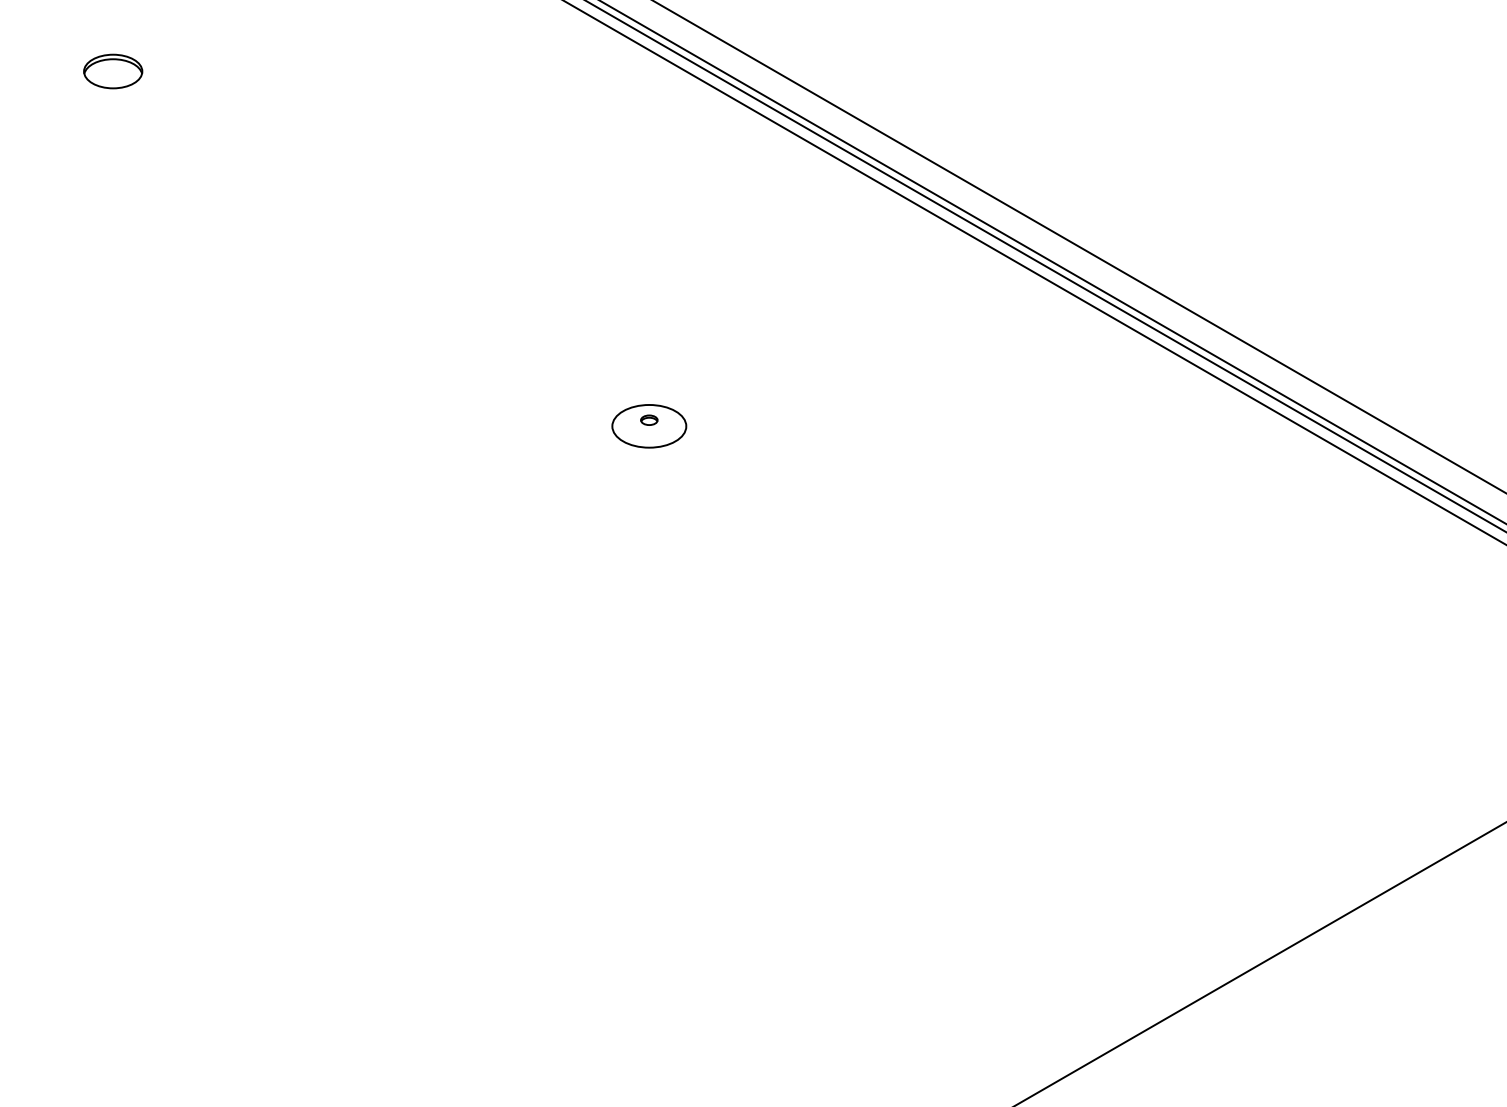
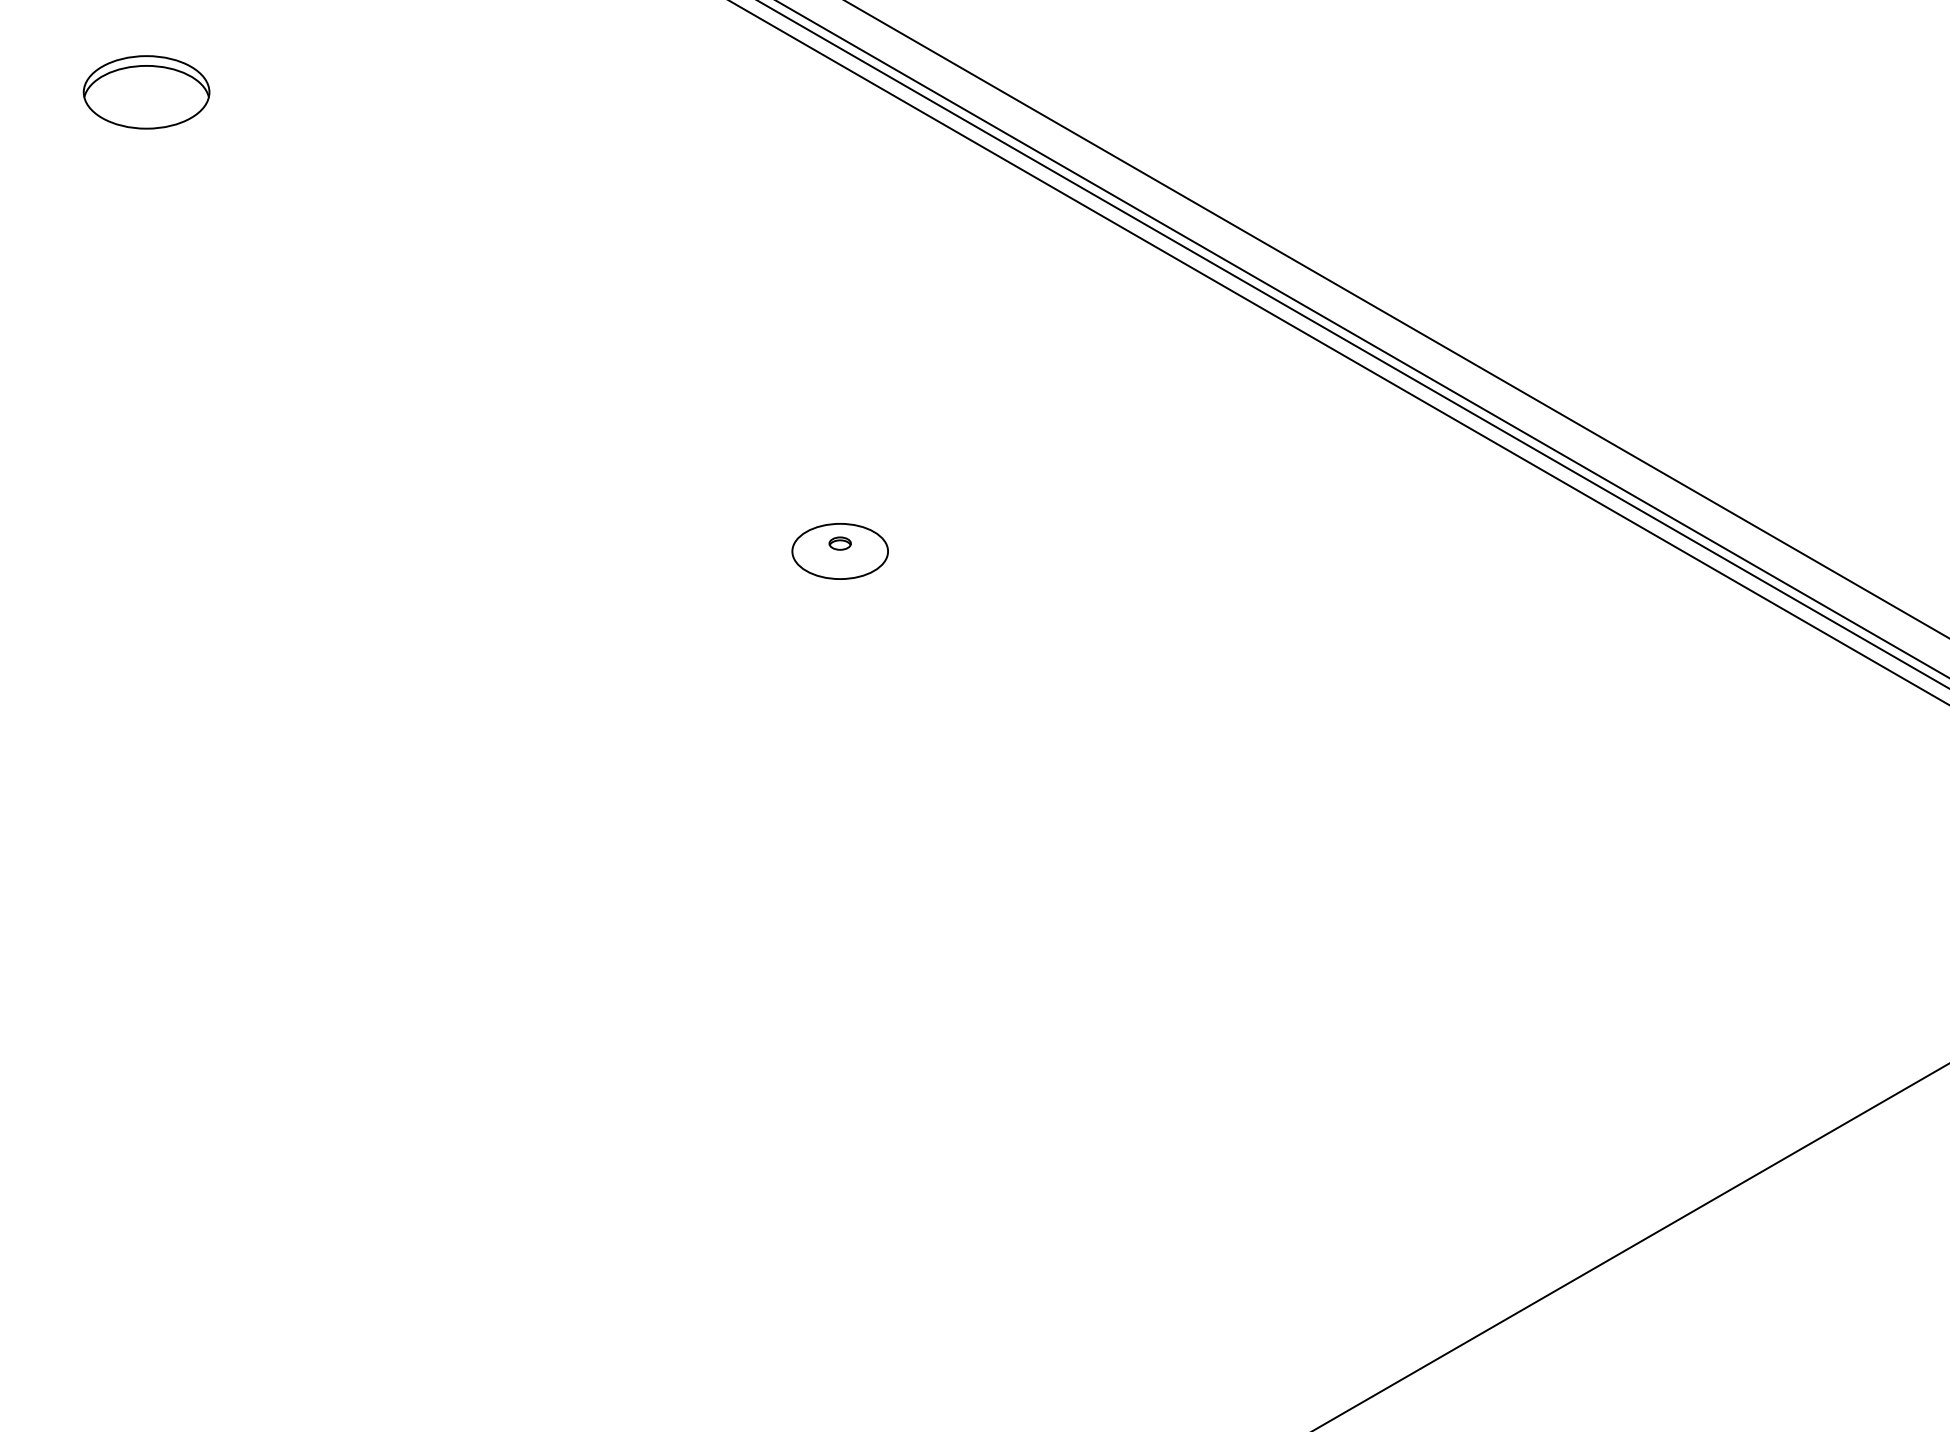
part: (113, 71) -> (146, 92), size x1.67

